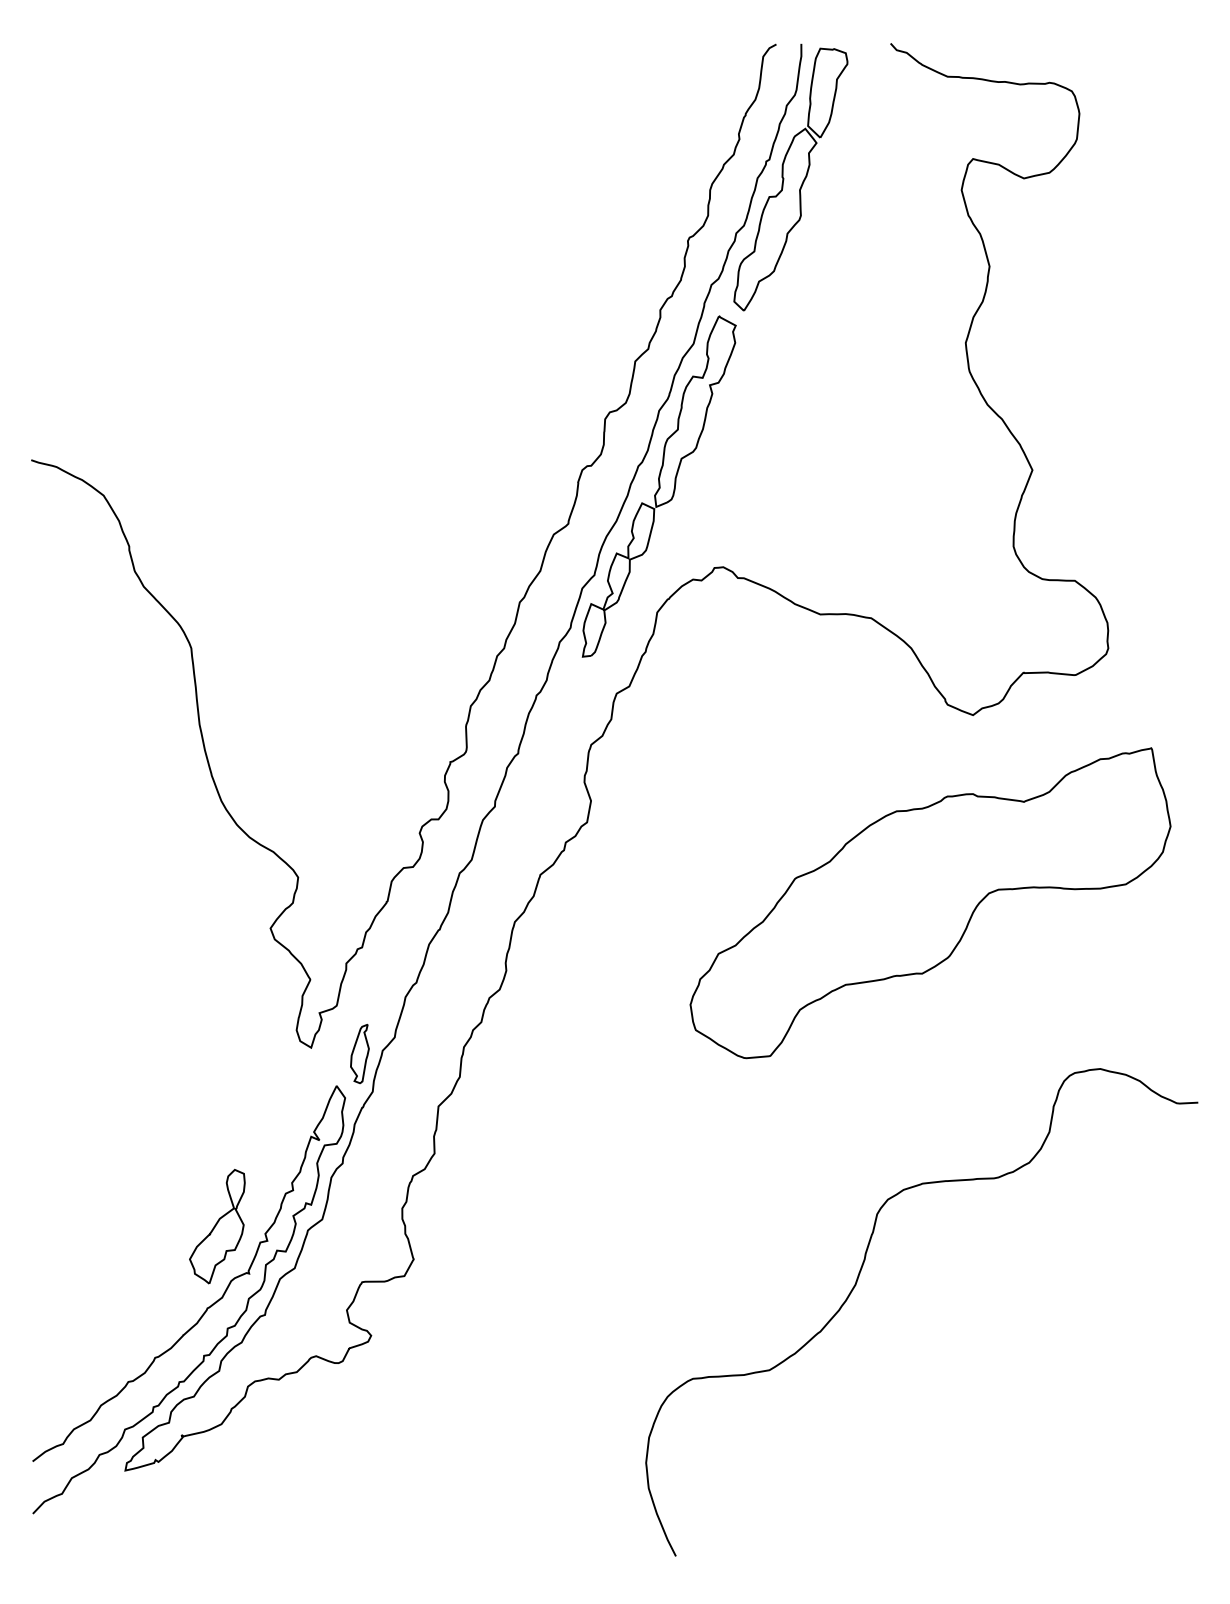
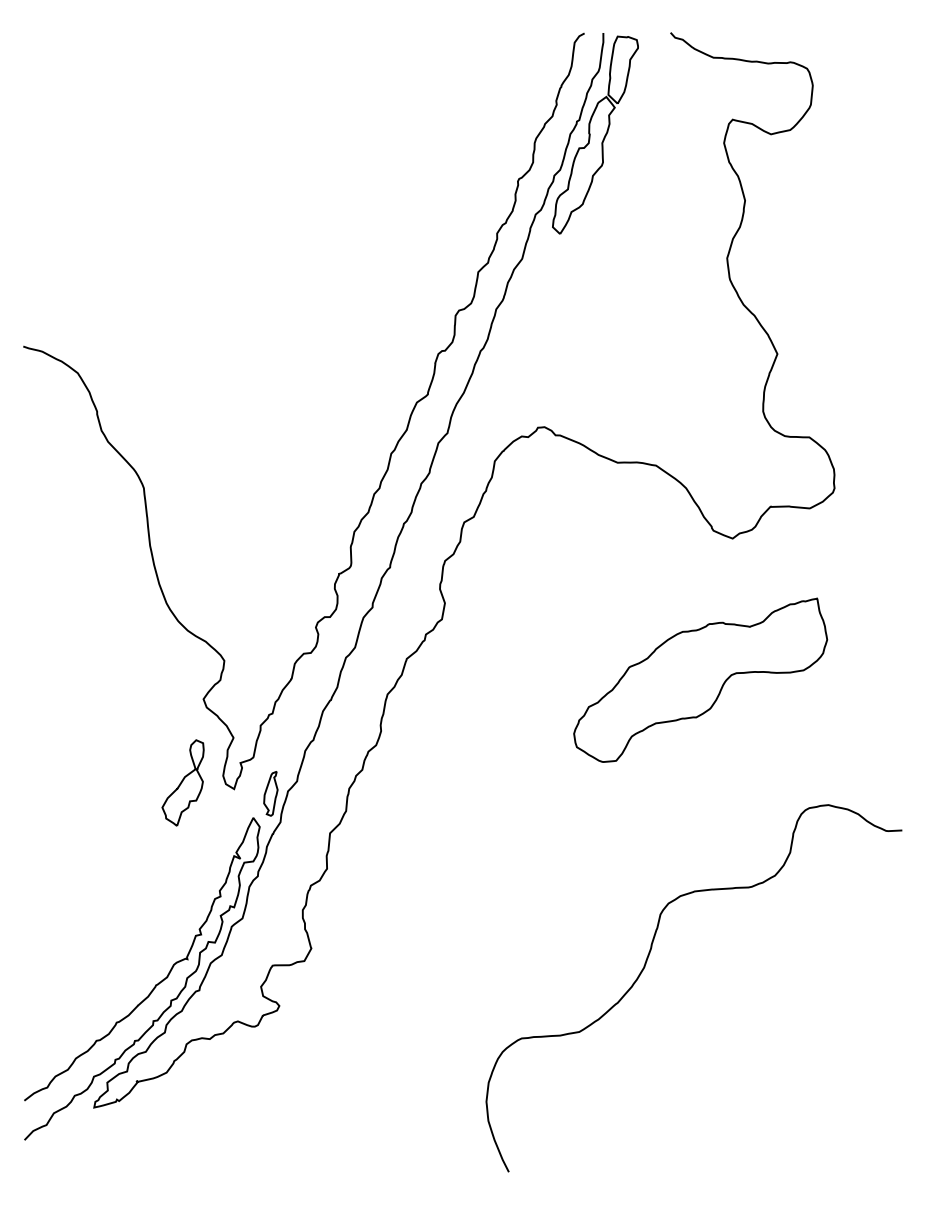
part: (658, 486) -> (495, 366), removed
part: (930, 903) -> (700, 680), size x0.7
part: (217, 1226) -> (183, 782), moved

